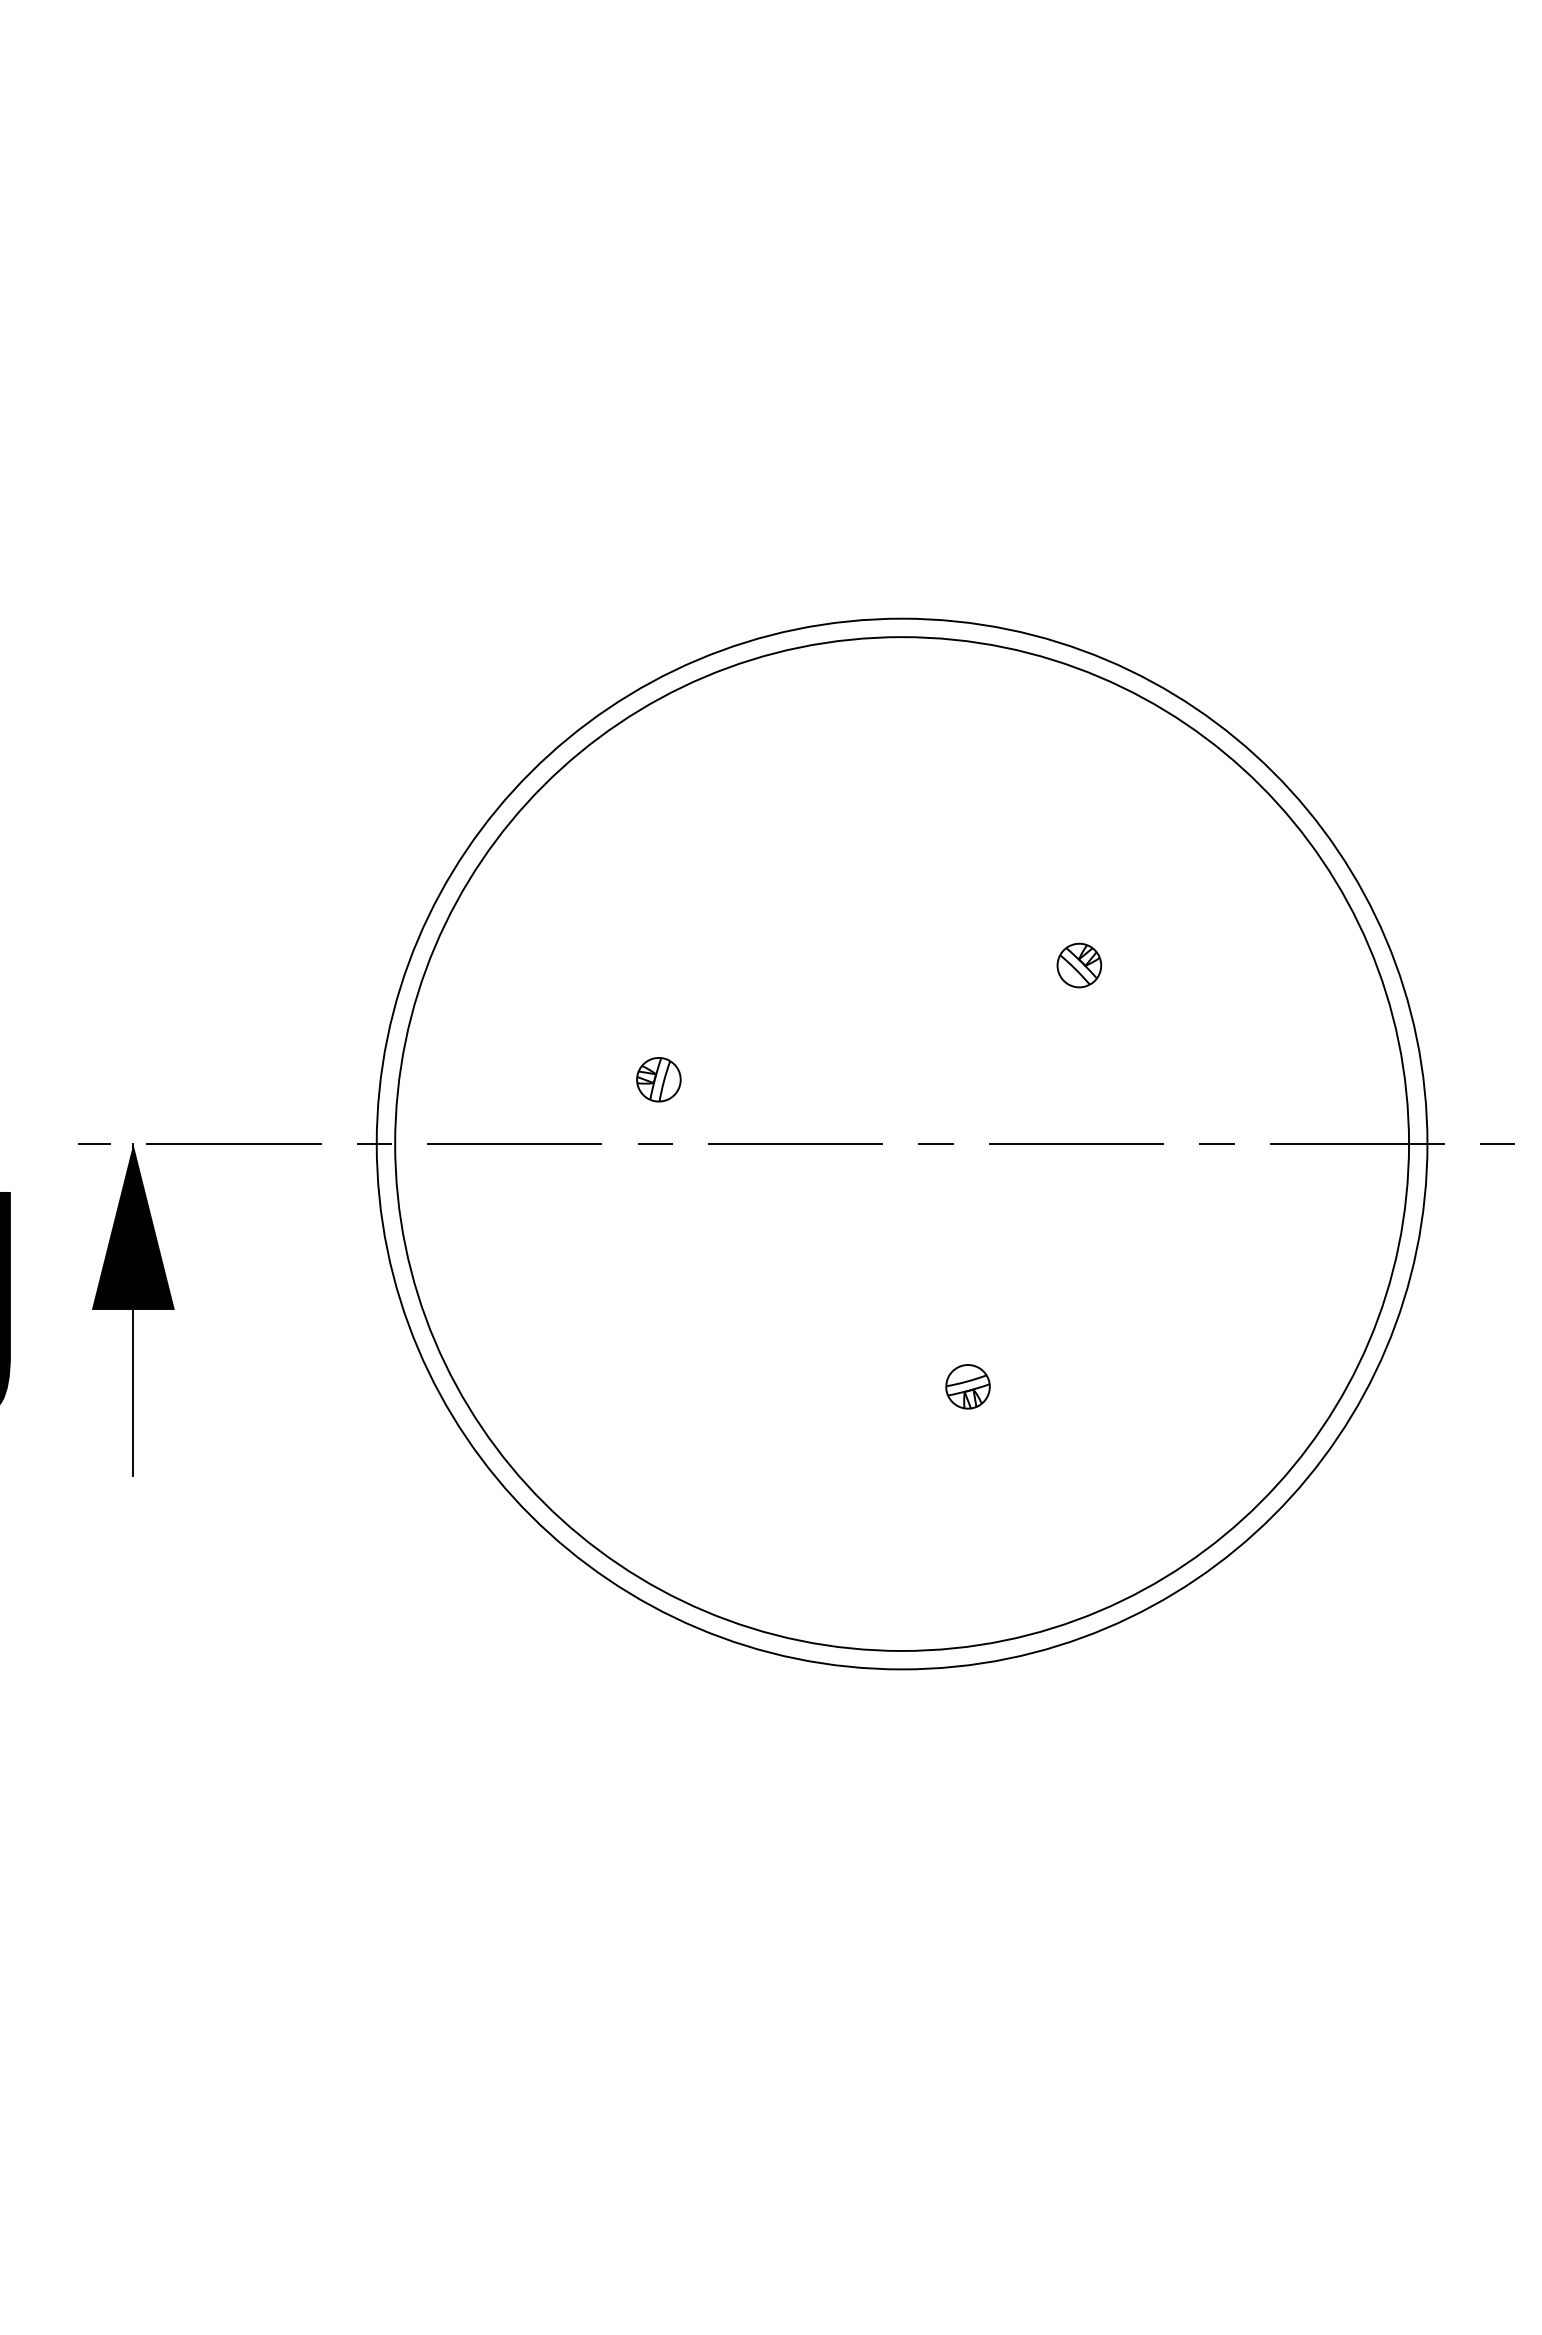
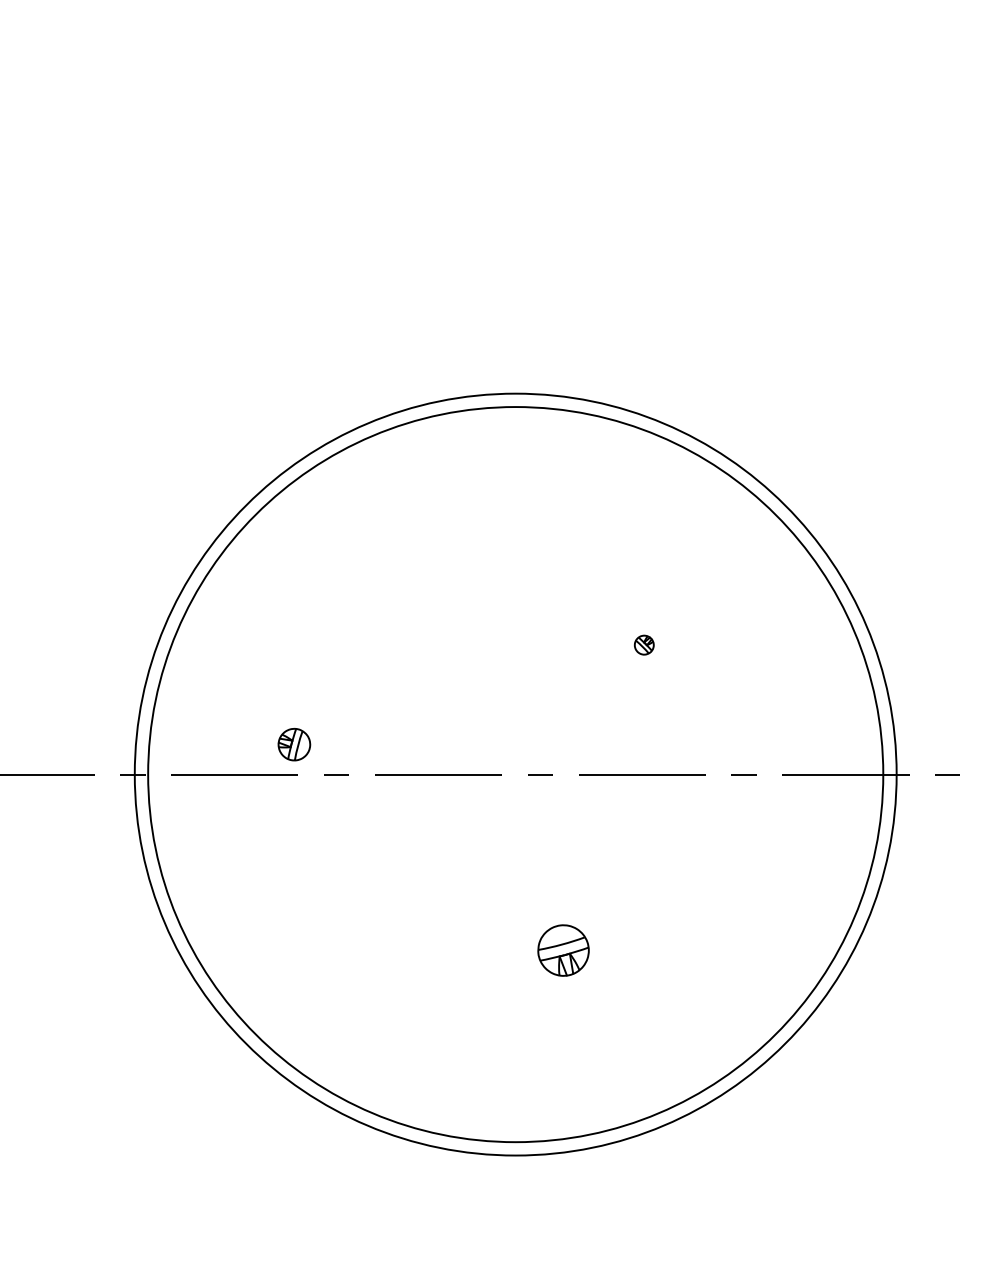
part: (1079, 965) -> (644, 645), size x0.6
part: (658, 1079) -> (294, 744), moved
part: (967, 1386) -> (563, 950), size x1.6

